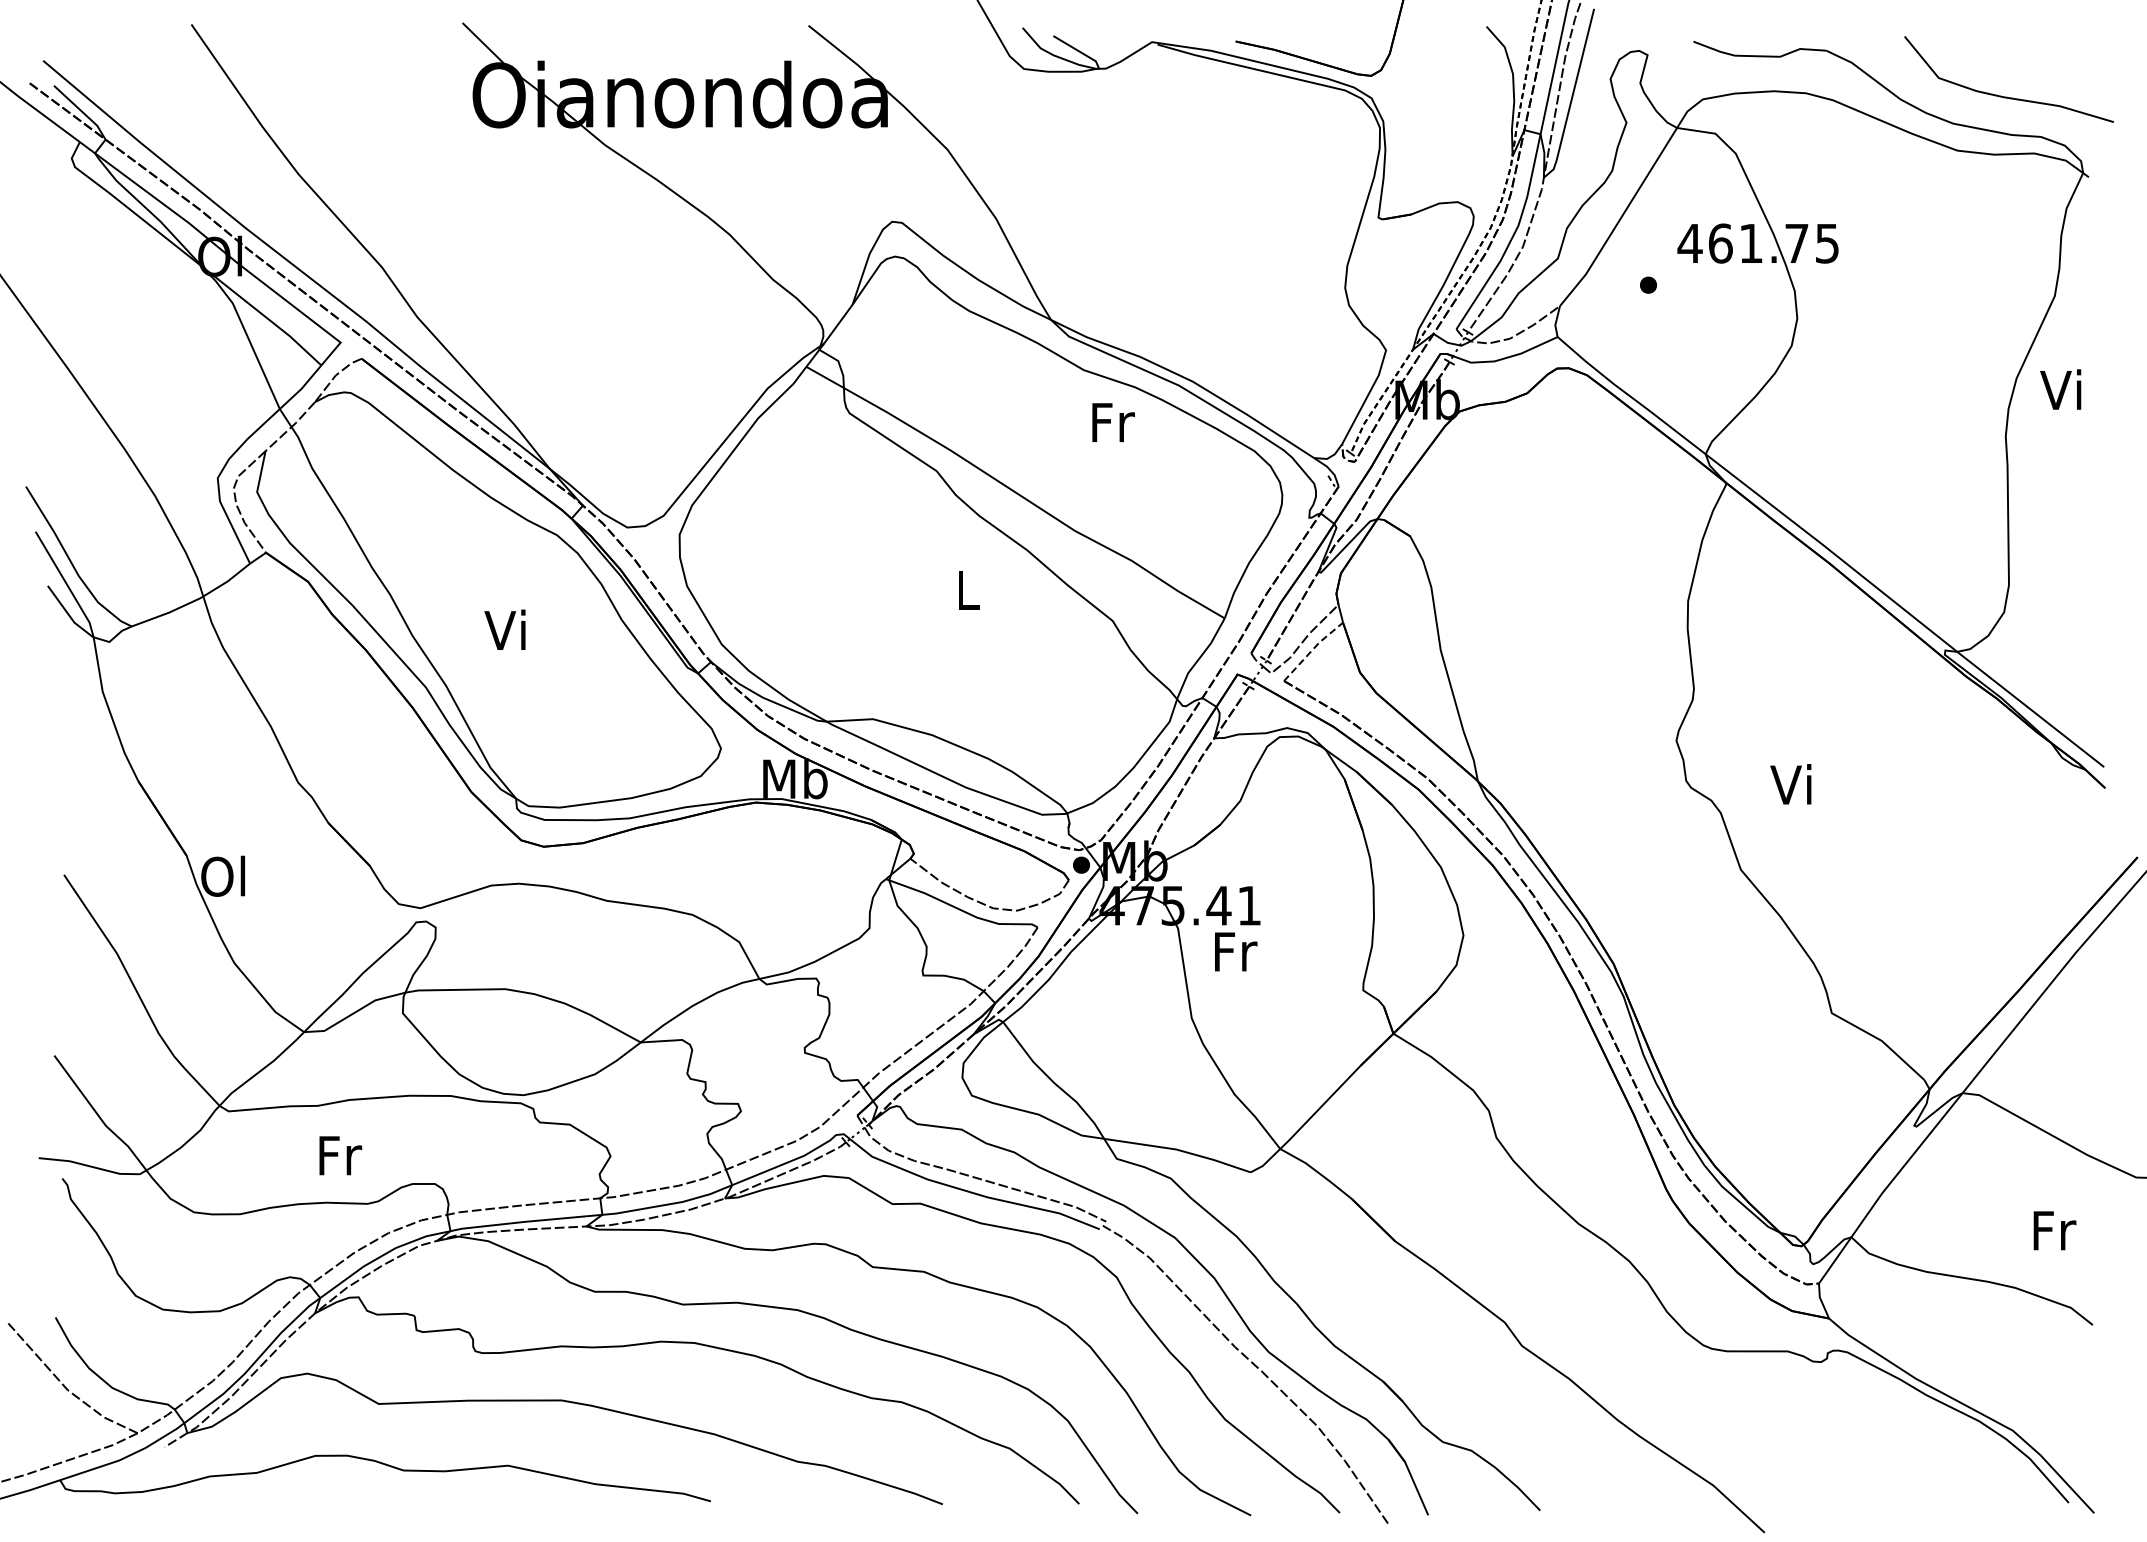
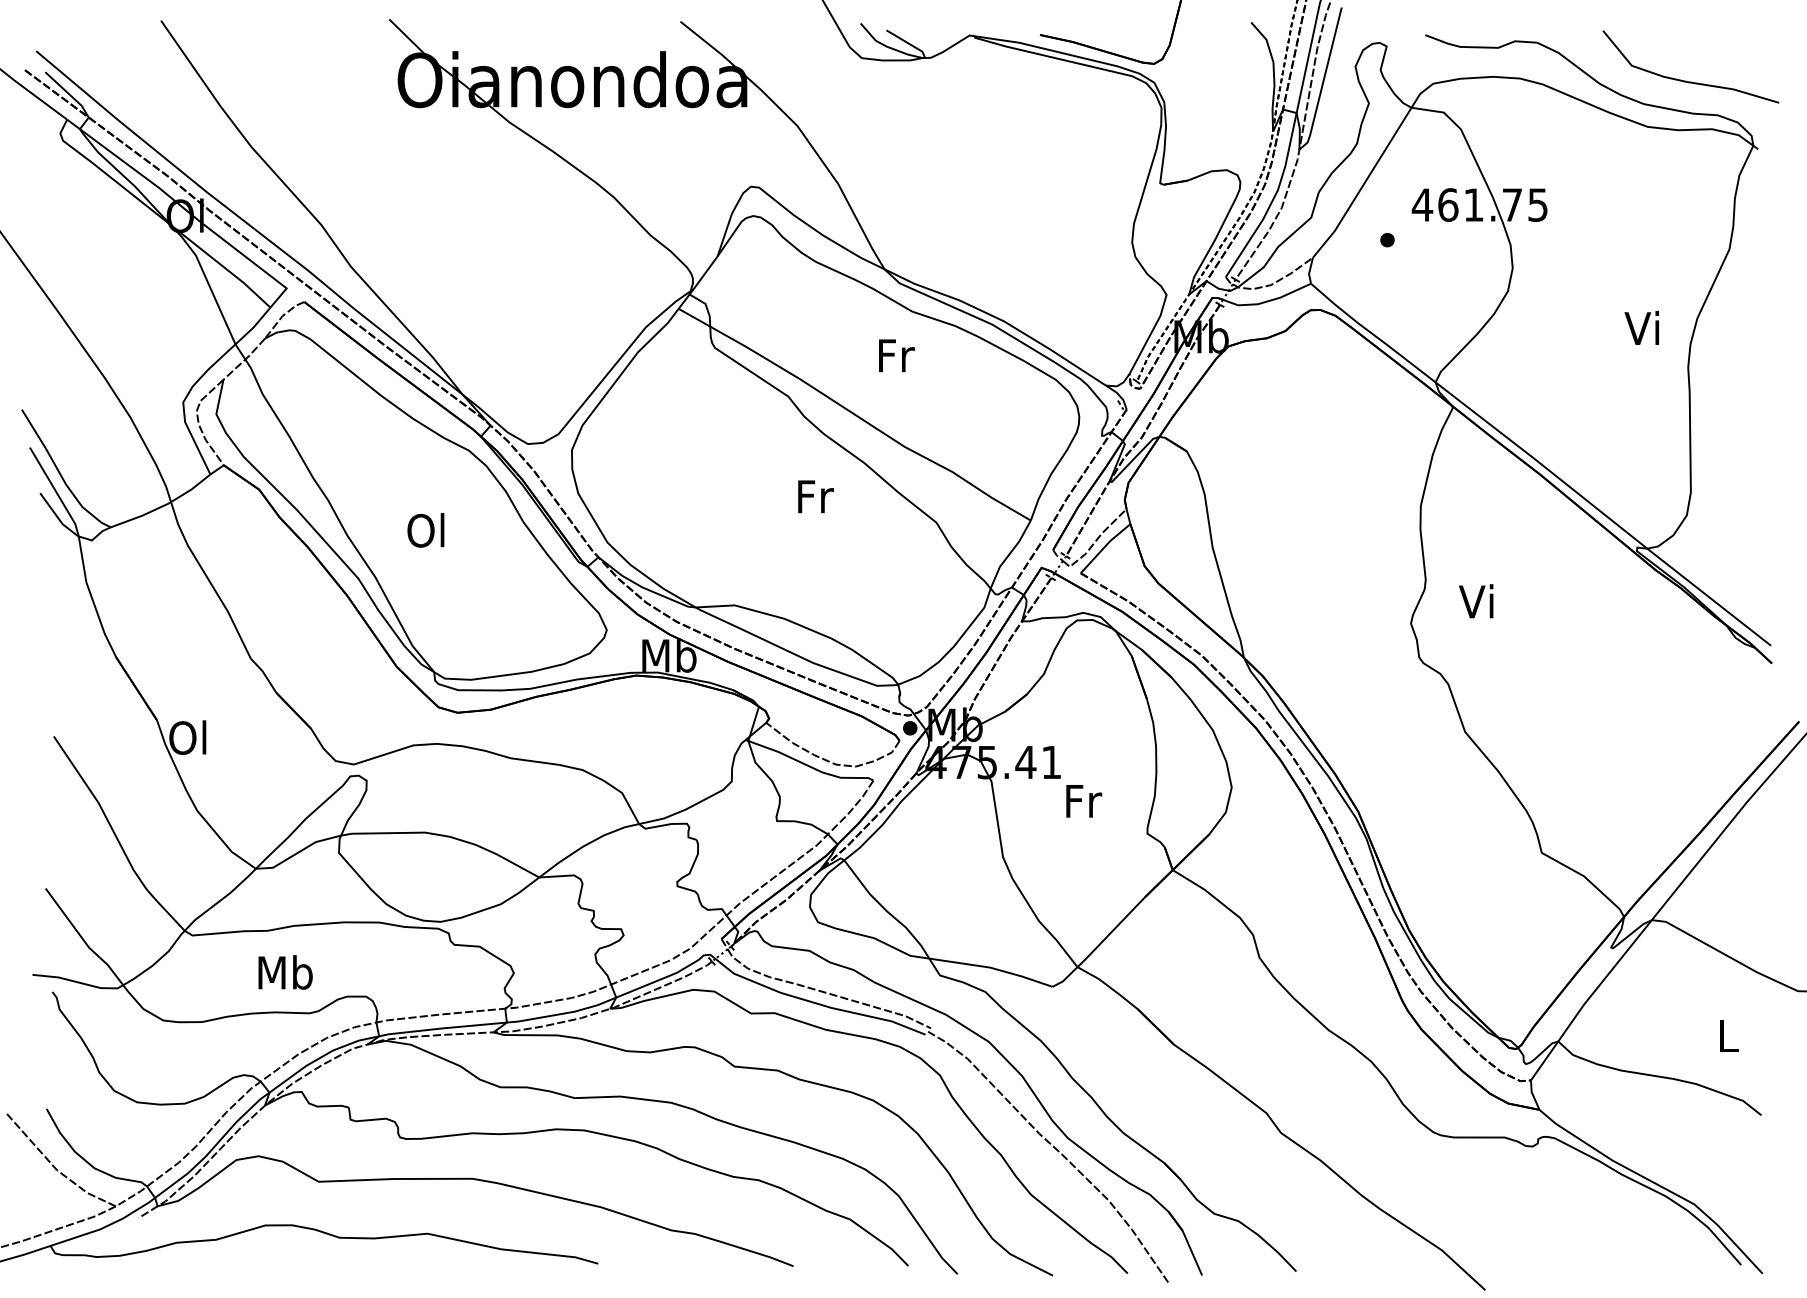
text: (2060, 389) -> (1641, 327), moved
text: (1113, 422) -> (896, 355), moved
text: (969, 589) -> (815, 496), L -> Fr
text: (505, 629) -> (425, 529), Vi -> Ol
line: (1312, 649) -> (1104, 546), dashed -> solid
text: (1790, 784) -> (1475, 601), moved
text: (1236, 951) -> (1084, 800), moved
text: (339, 1154) -> (285, 971), Fr -> Mb
text: (2054, 1230) -> (1729, 1035), Fr -> L

